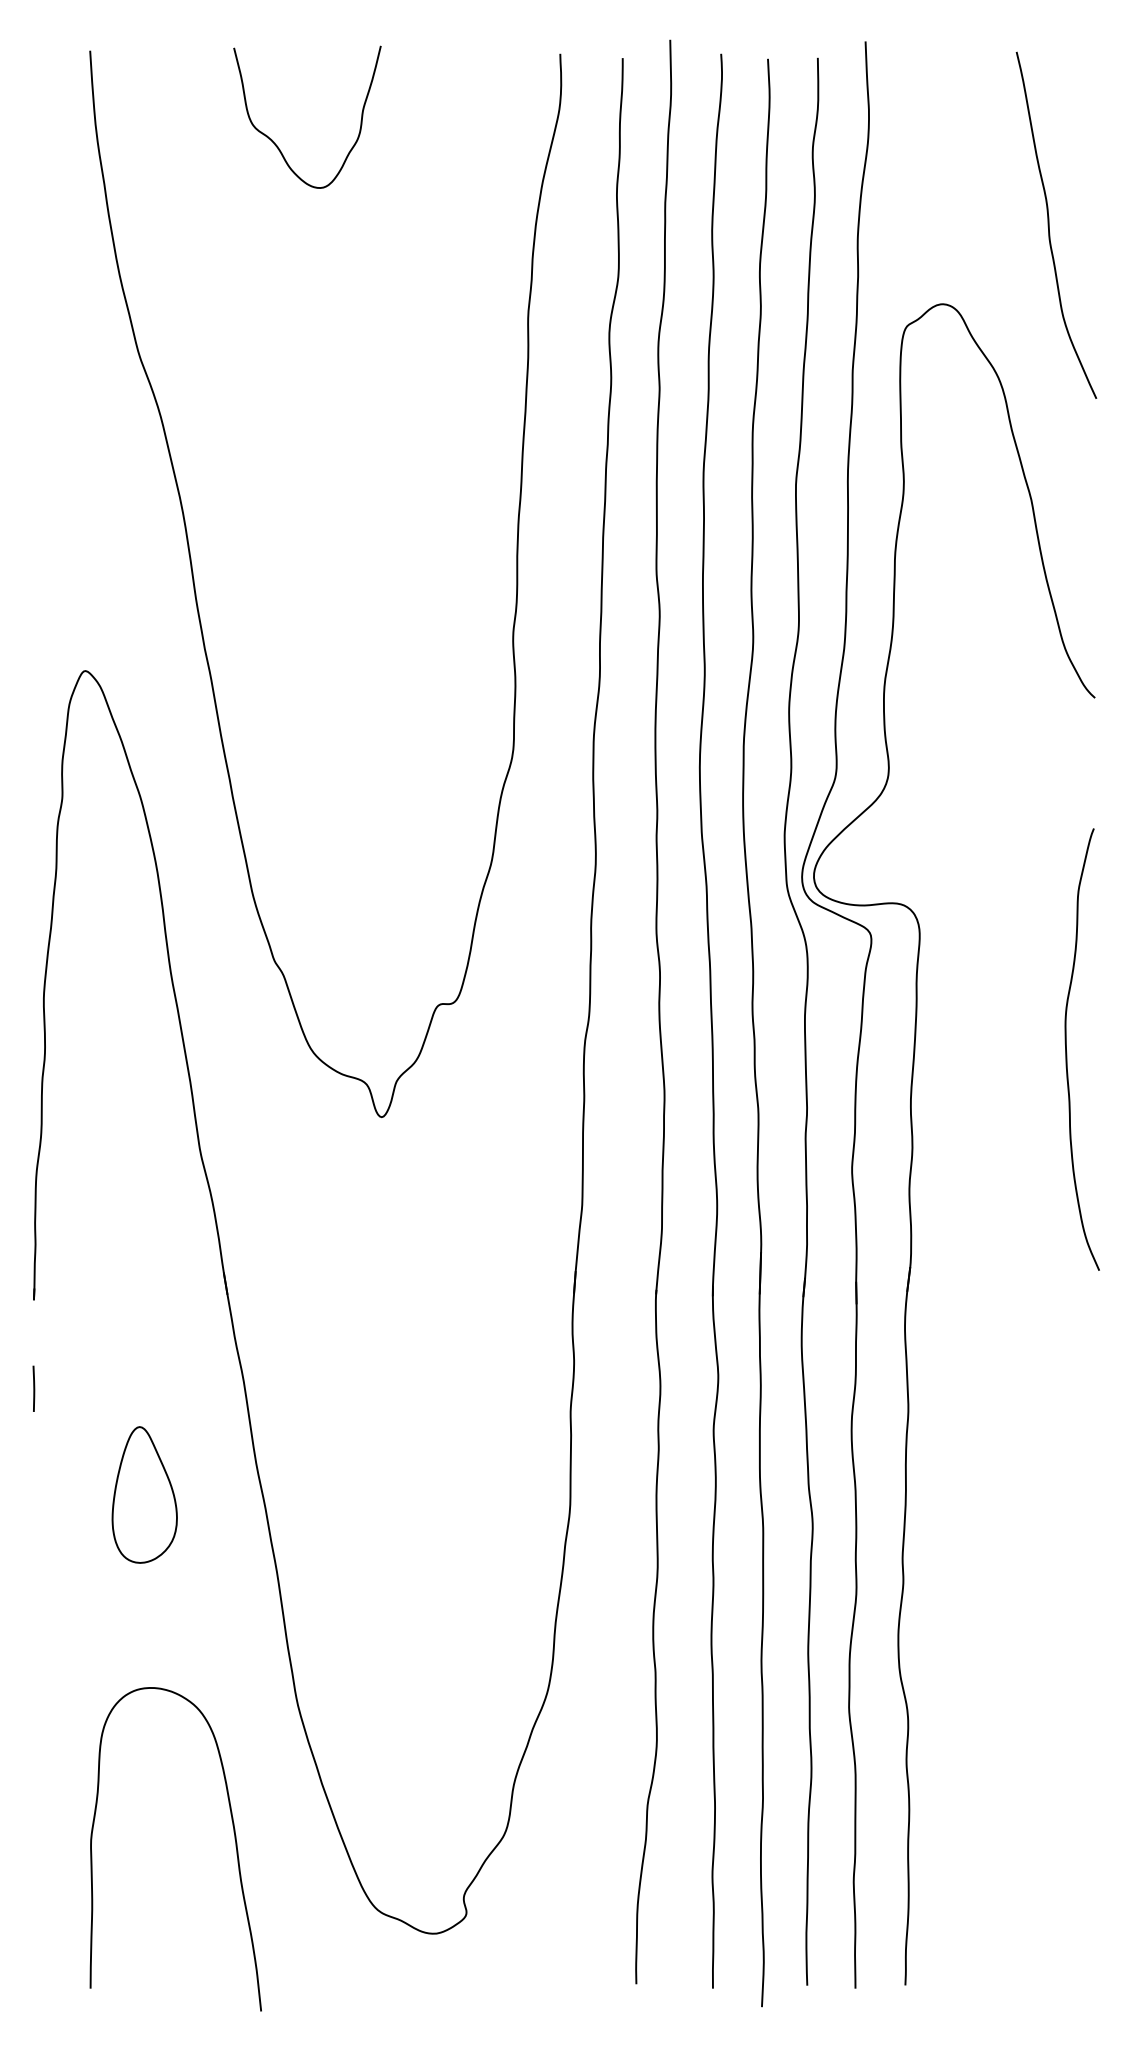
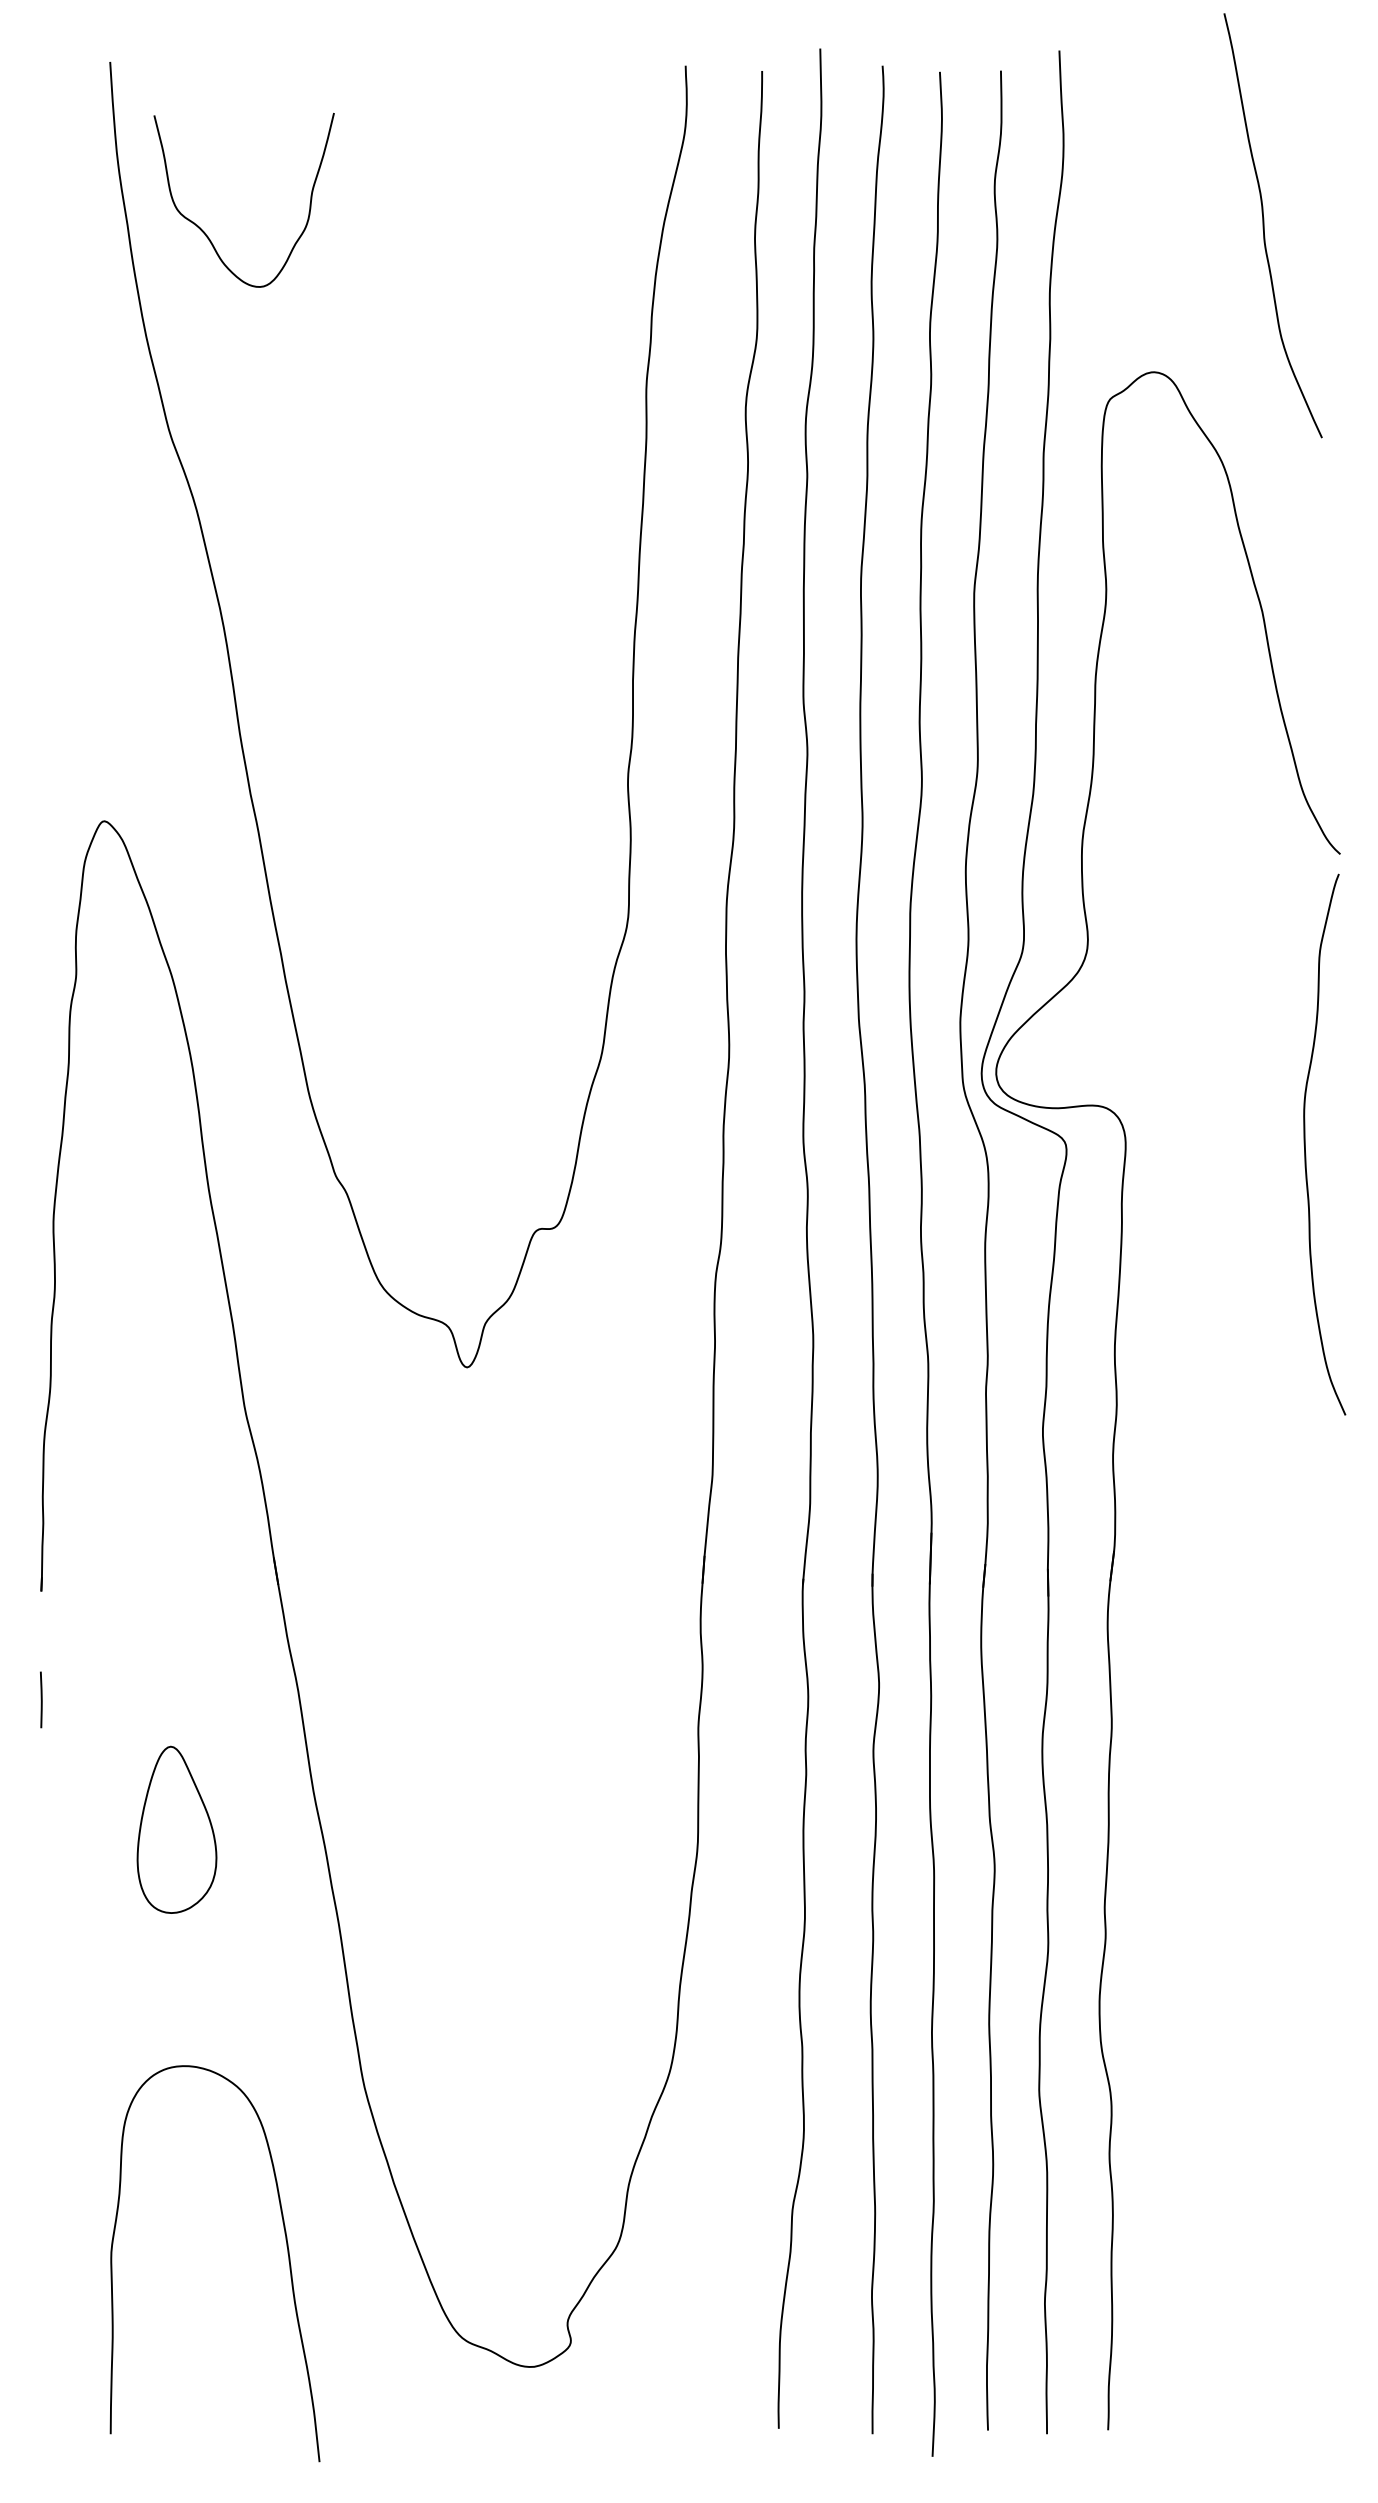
curve: (275, 143) -> (205, 232), moved
curve: (1049, 225) -> (1264, 225), moved
curve: (1066, 1049) -> (1305, 1144), moved

